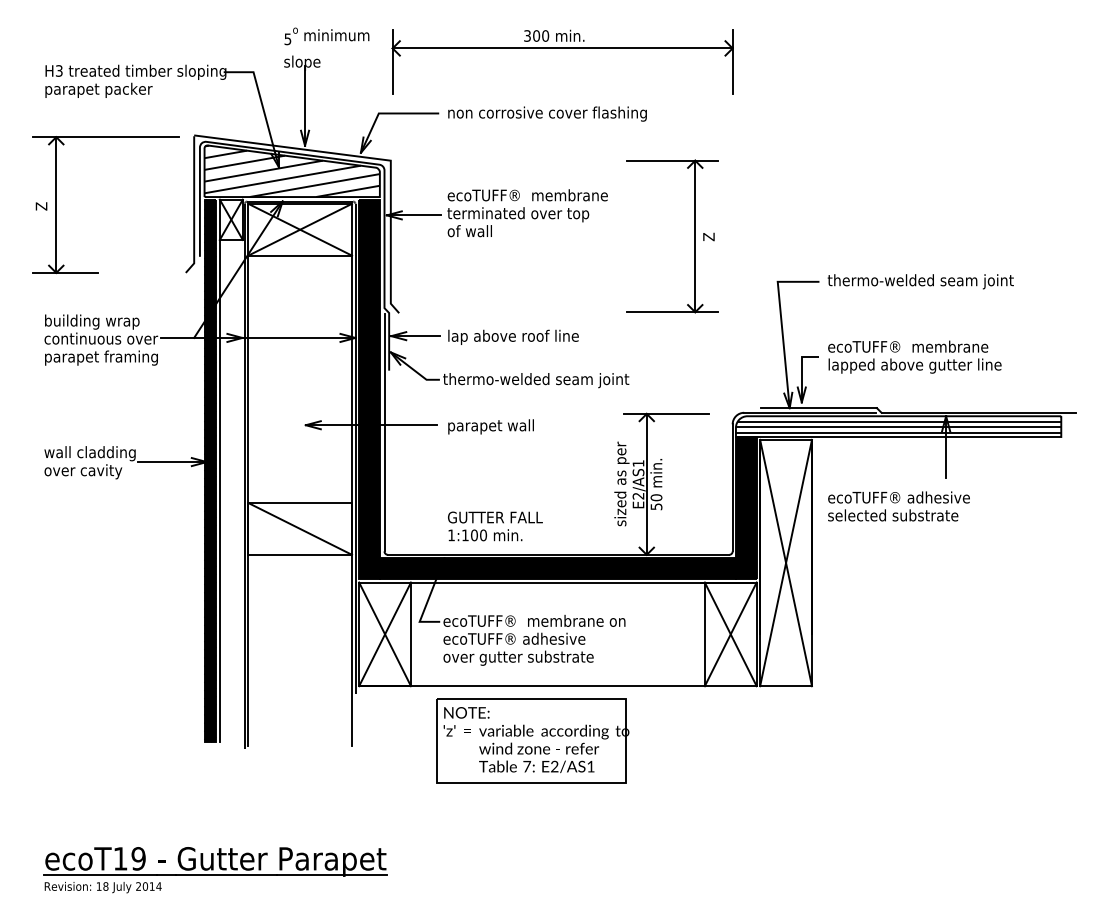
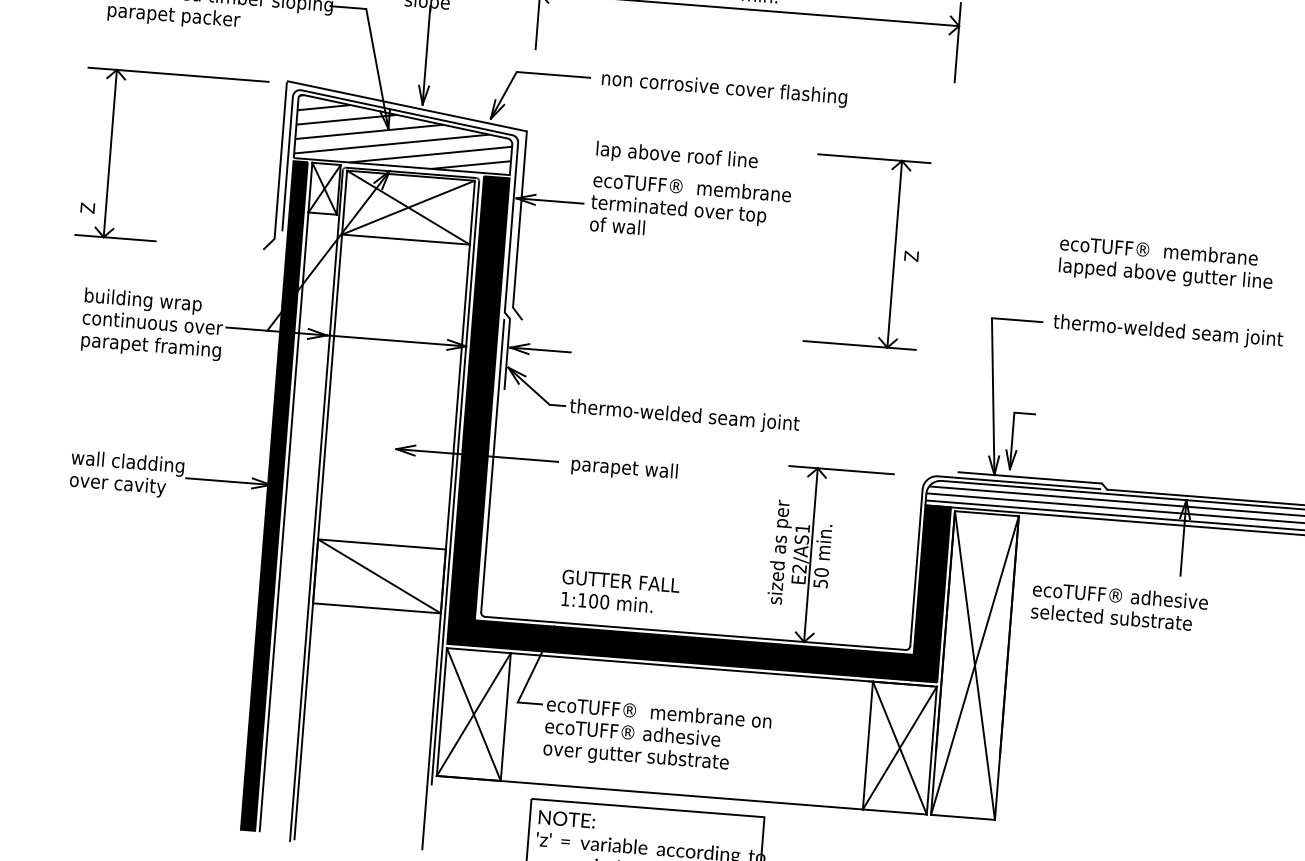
text: (41, 206) -> (87, 208), moved
text: (513, 336) -> (677, 155), moved
text: (914, 356) -> (1165, 263), moved

